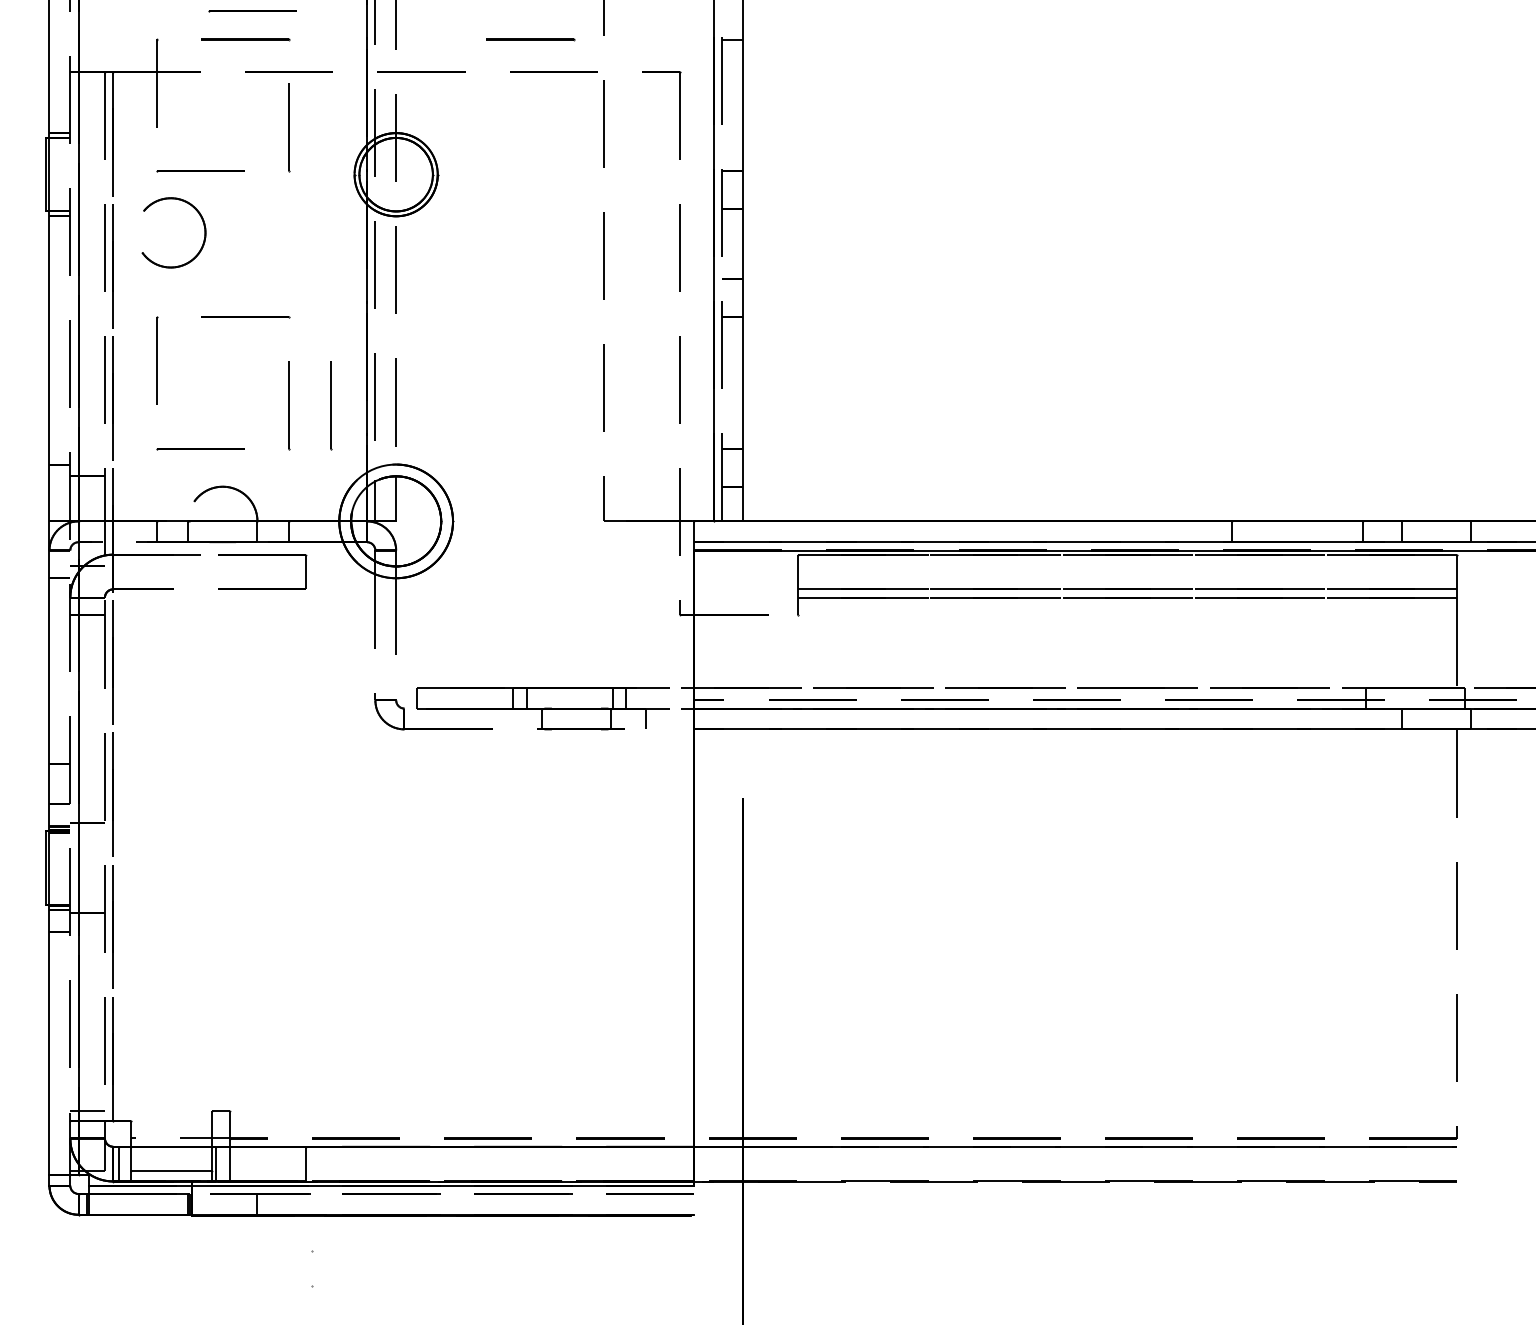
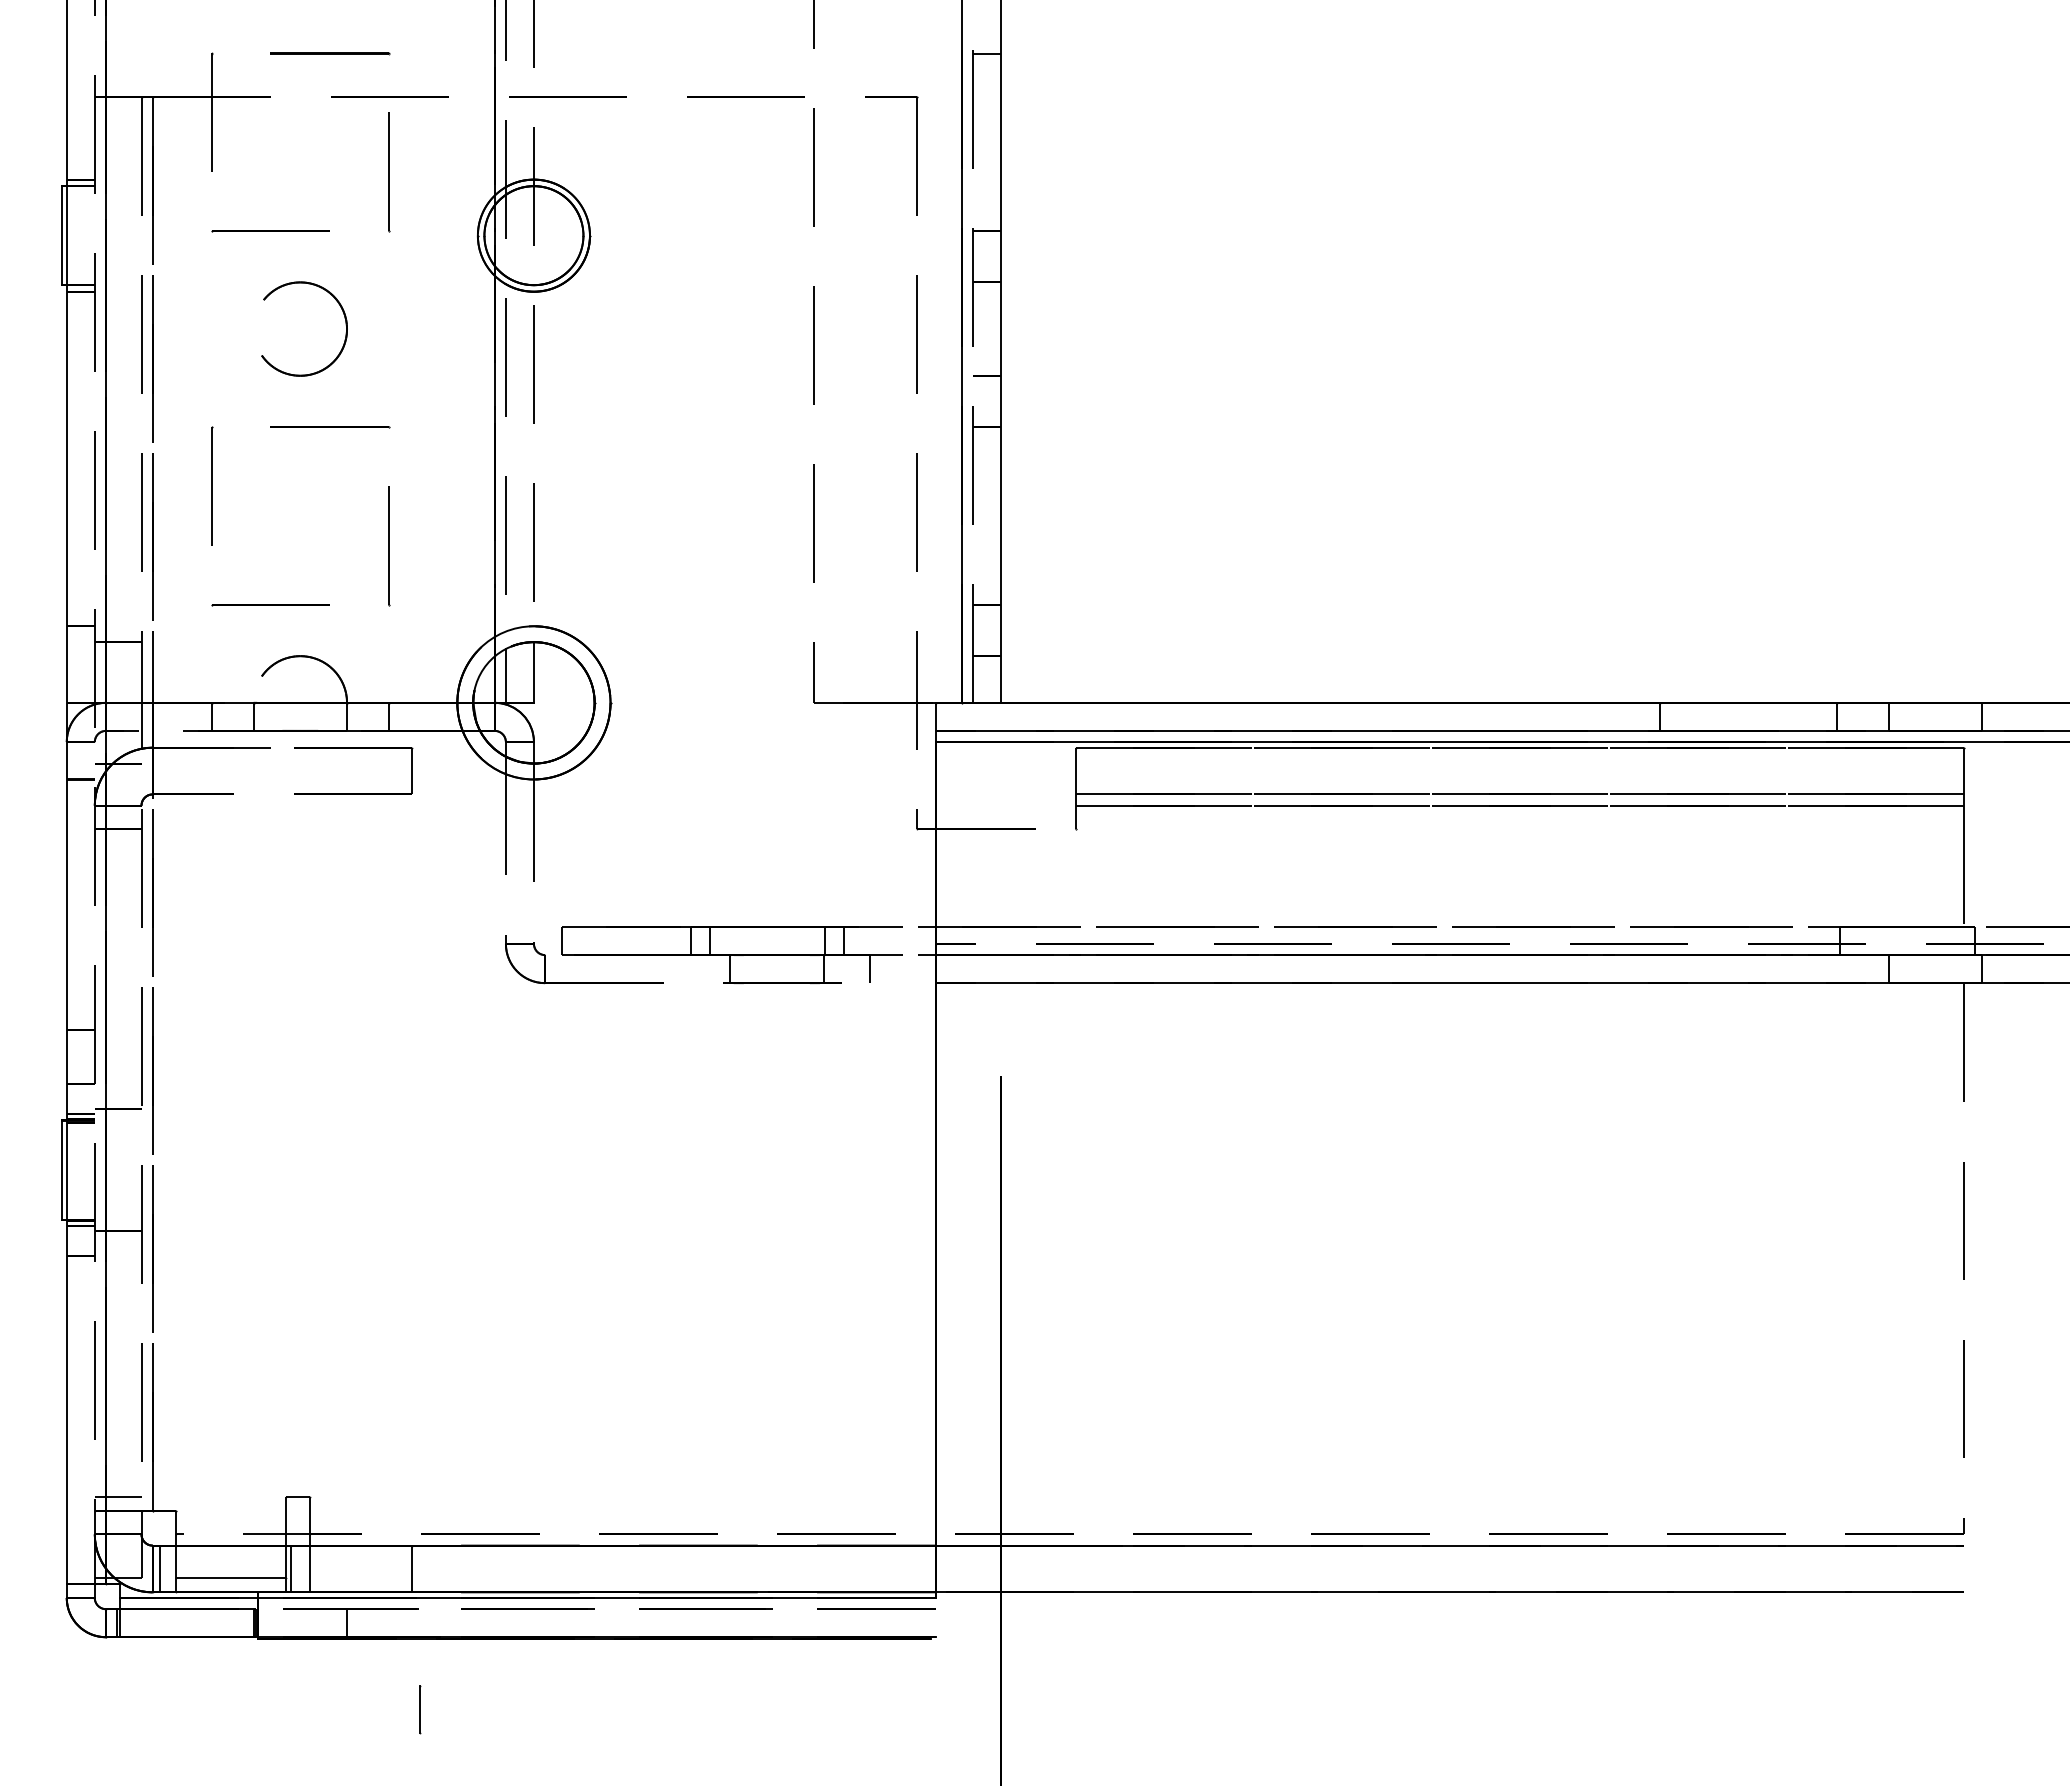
line: (252, 11) -> (340, 15), removed
line: (530, 39) -> (715, 53), removed
part: (204, 230) -> (345, 325), moved
line: (331, 405) -> (446, 546), removed
line: (311, 1267) -> (420, 1708), added

